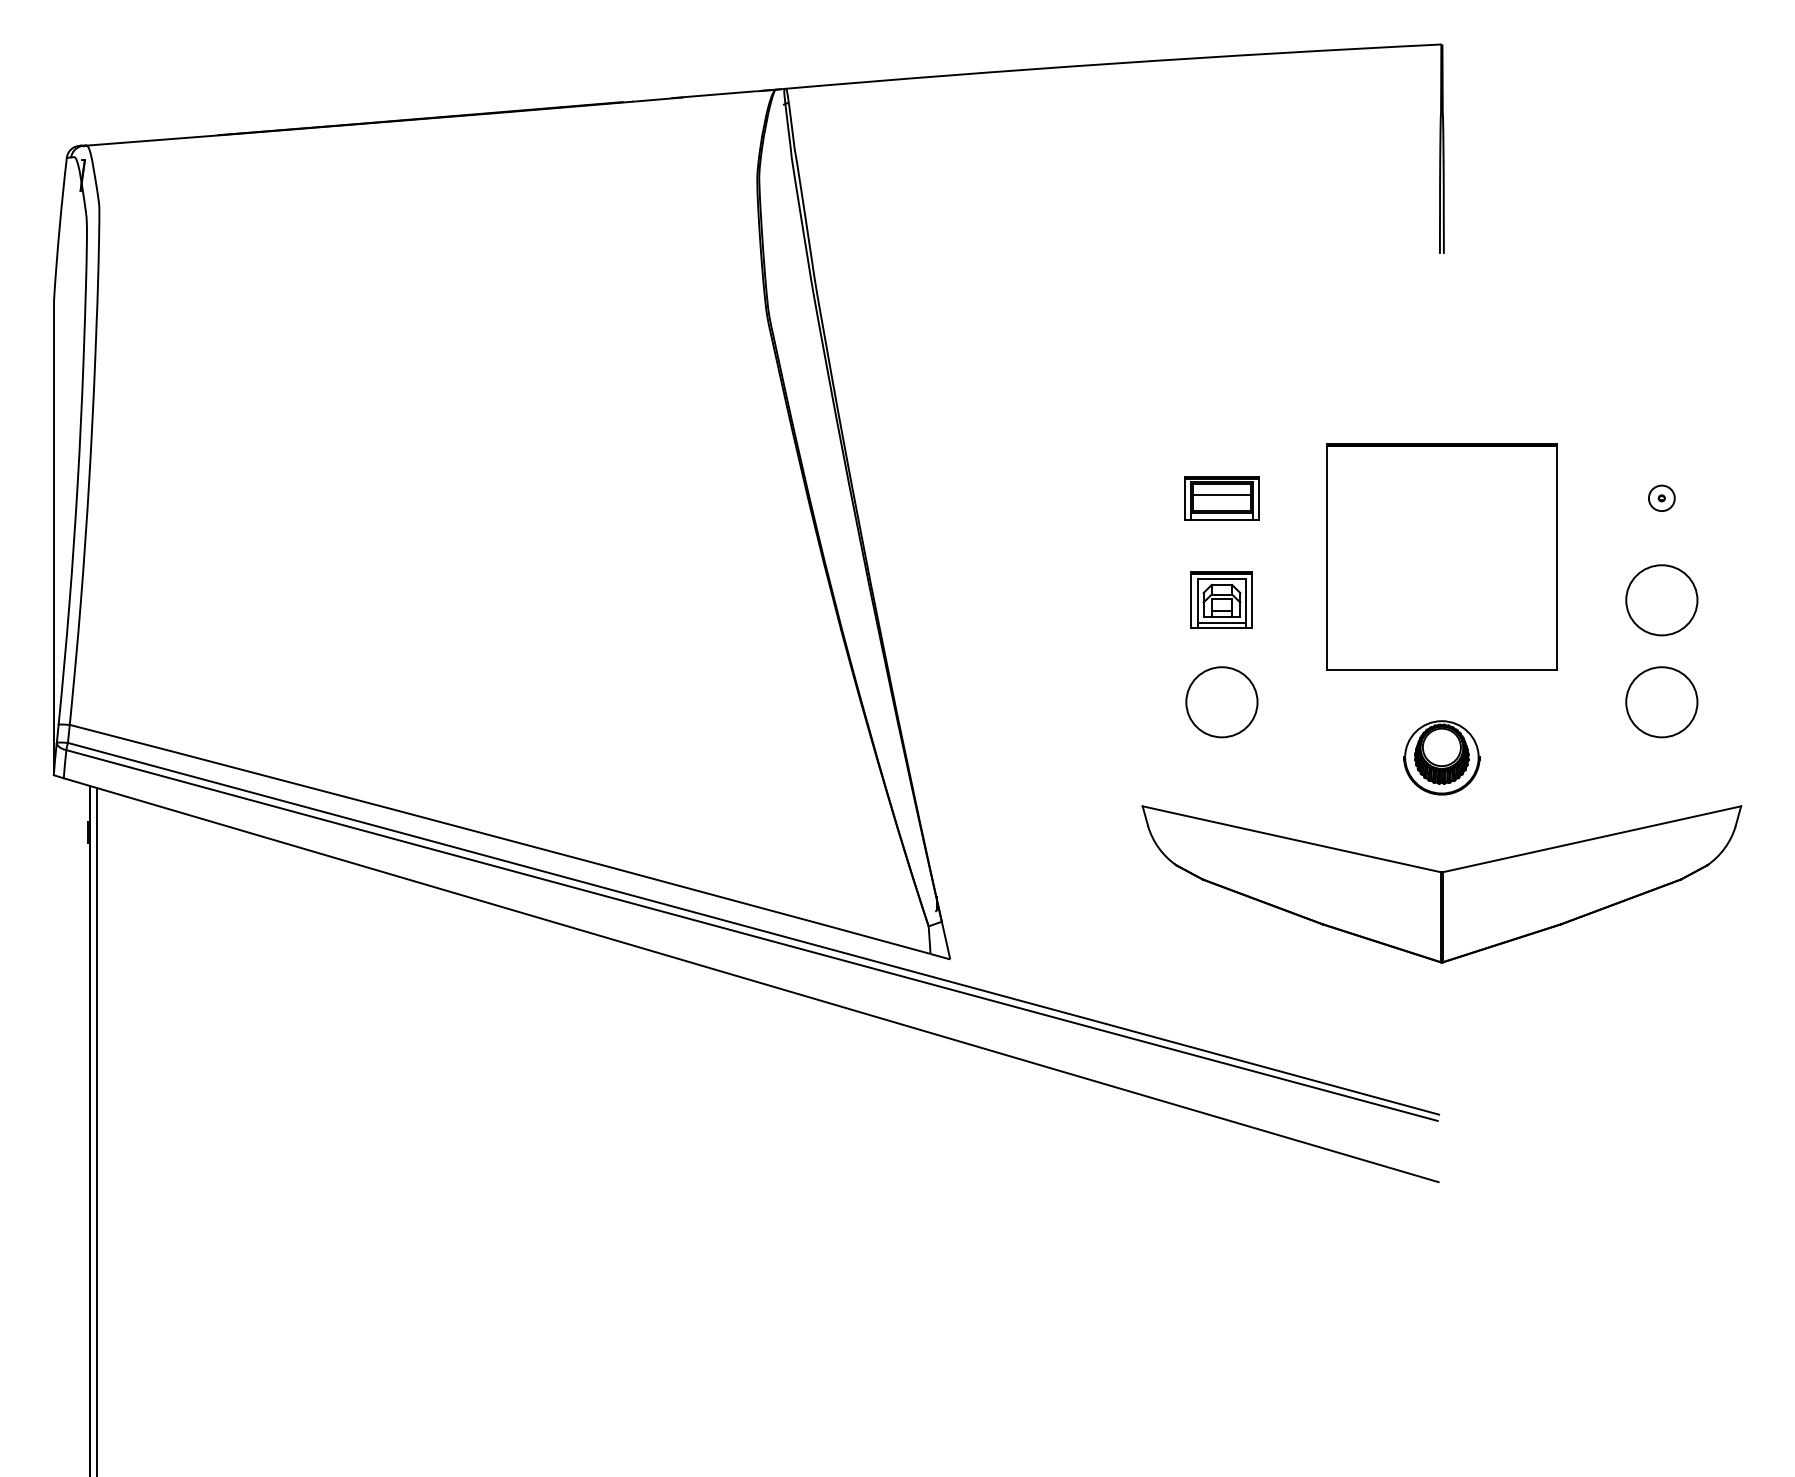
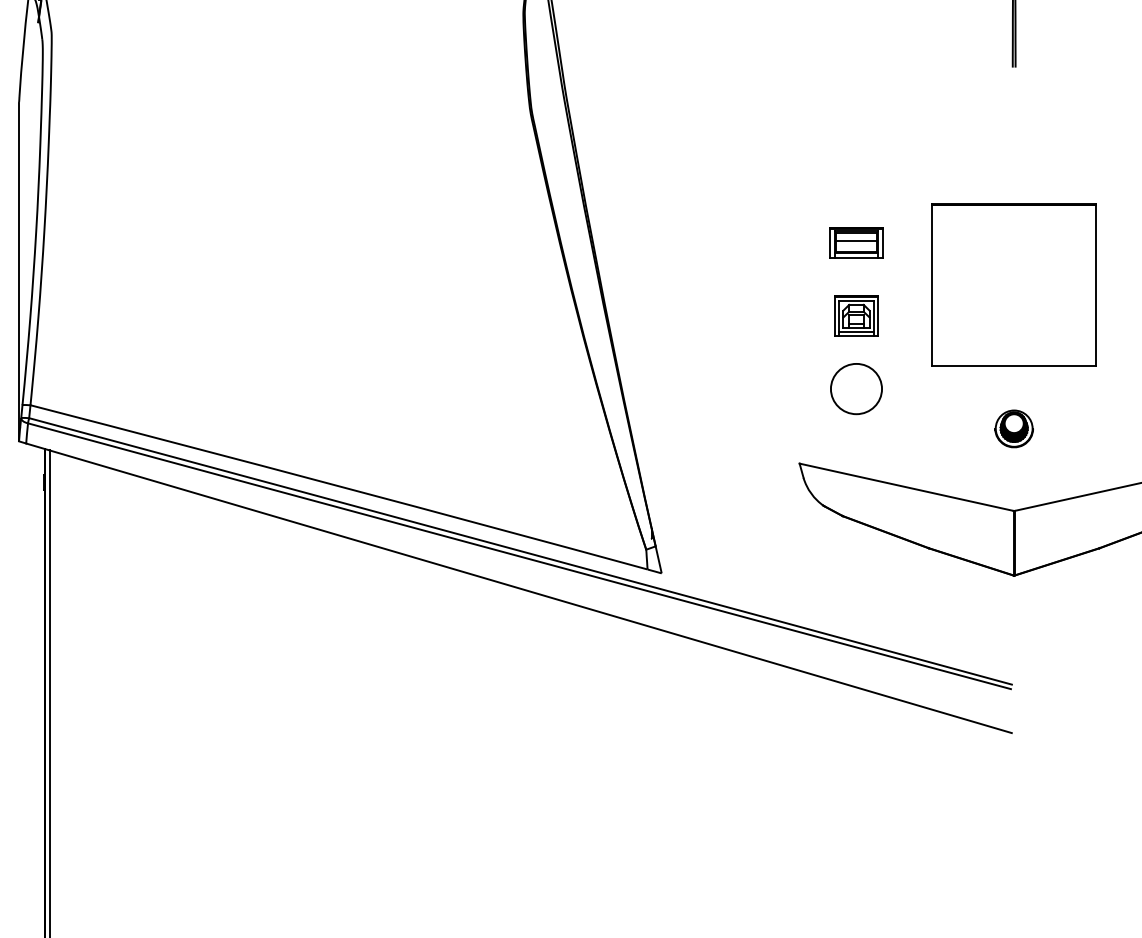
part: (1441, 757) -> (1013, 428), size x0.7

